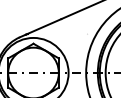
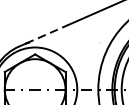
line: (44, 26) -> (48, 33), solid -> dashed

